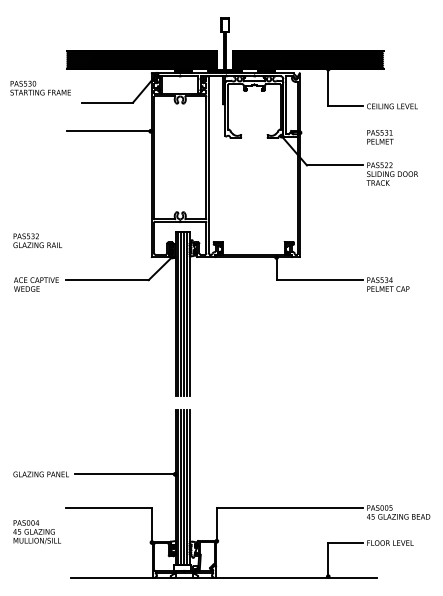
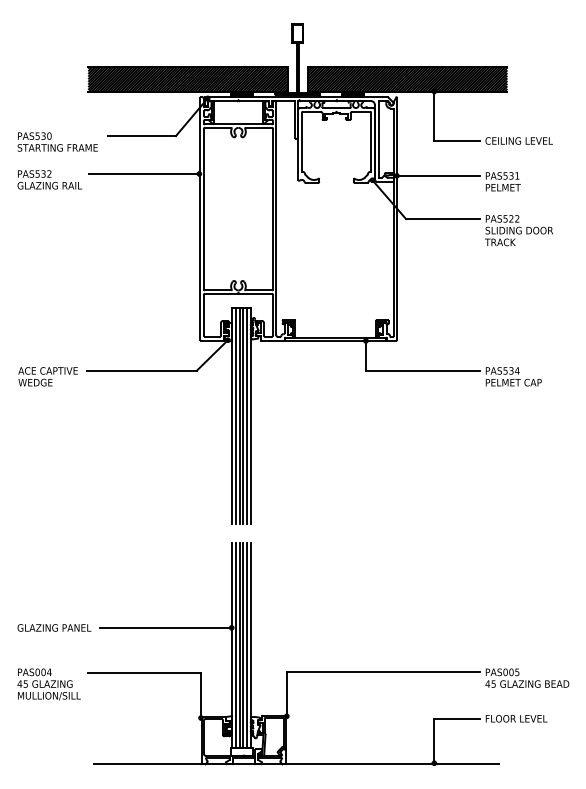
text: (40, 87) -> (57, 141), moved
line: (331, 132) -> (438, 175), added
text: (37, 240) -> (49, 179), moved
text: (36, 531) -> (48, 683), moved

